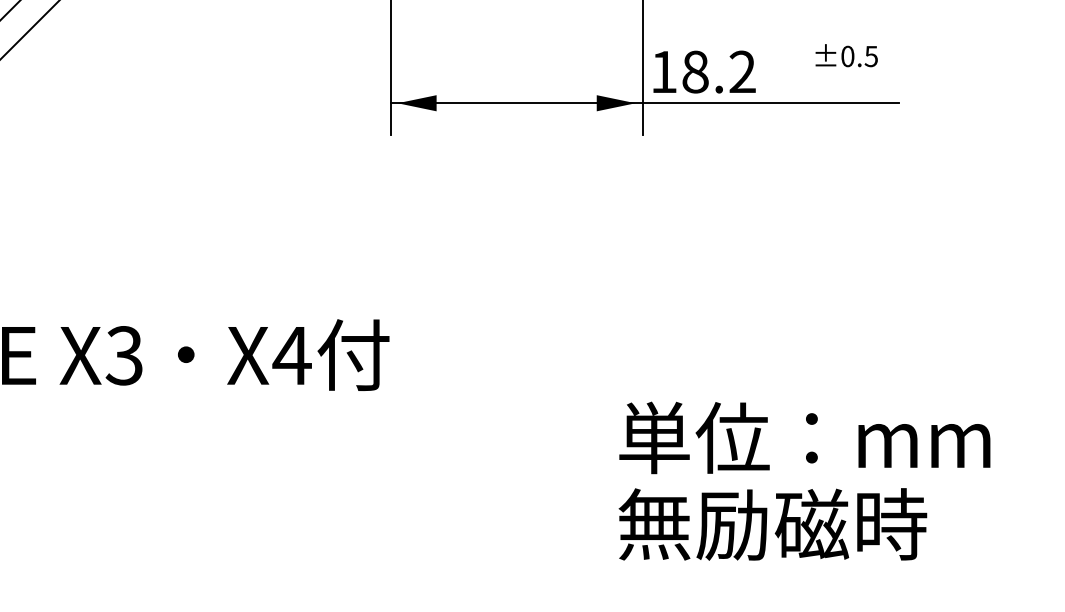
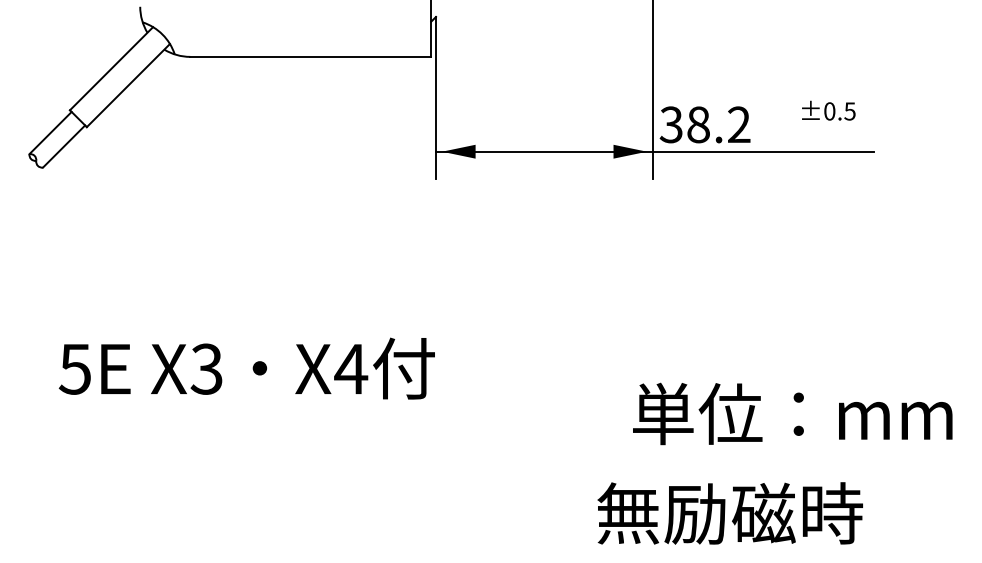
text: (662, 71) -> (670, 124), 18.2 -> 38.2
text: (804, 437) -> (792, 413), moved
text: (772, 524) -> (729, 513), moved

